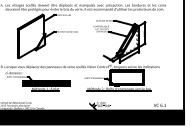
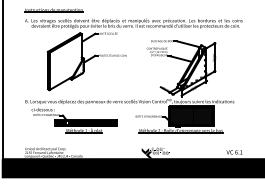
hatch: (127, 77) -> (191, 115), added

